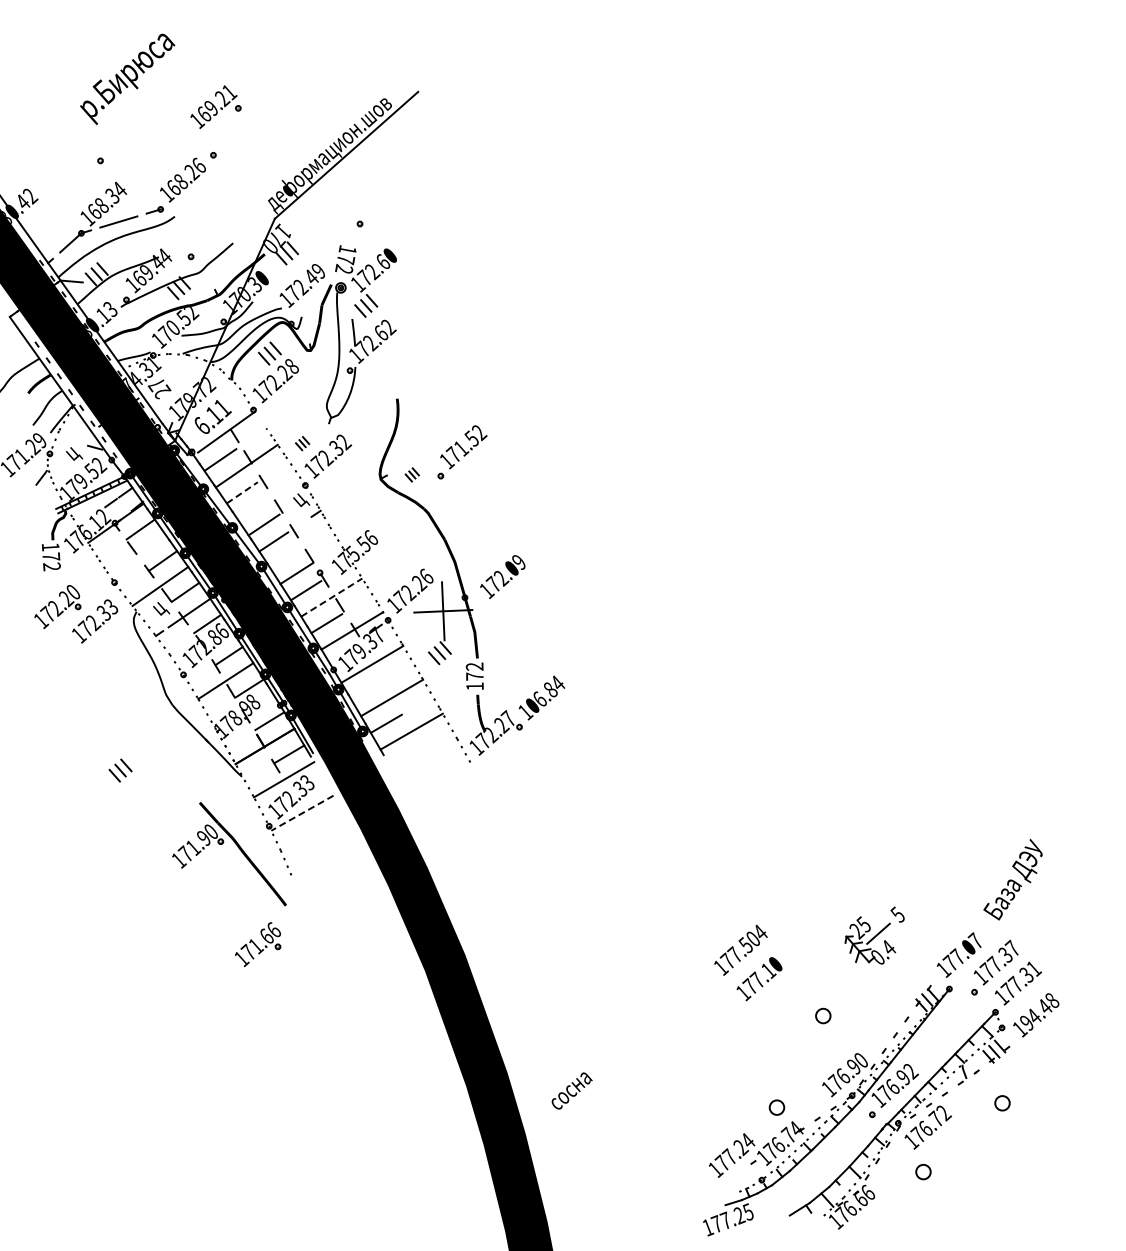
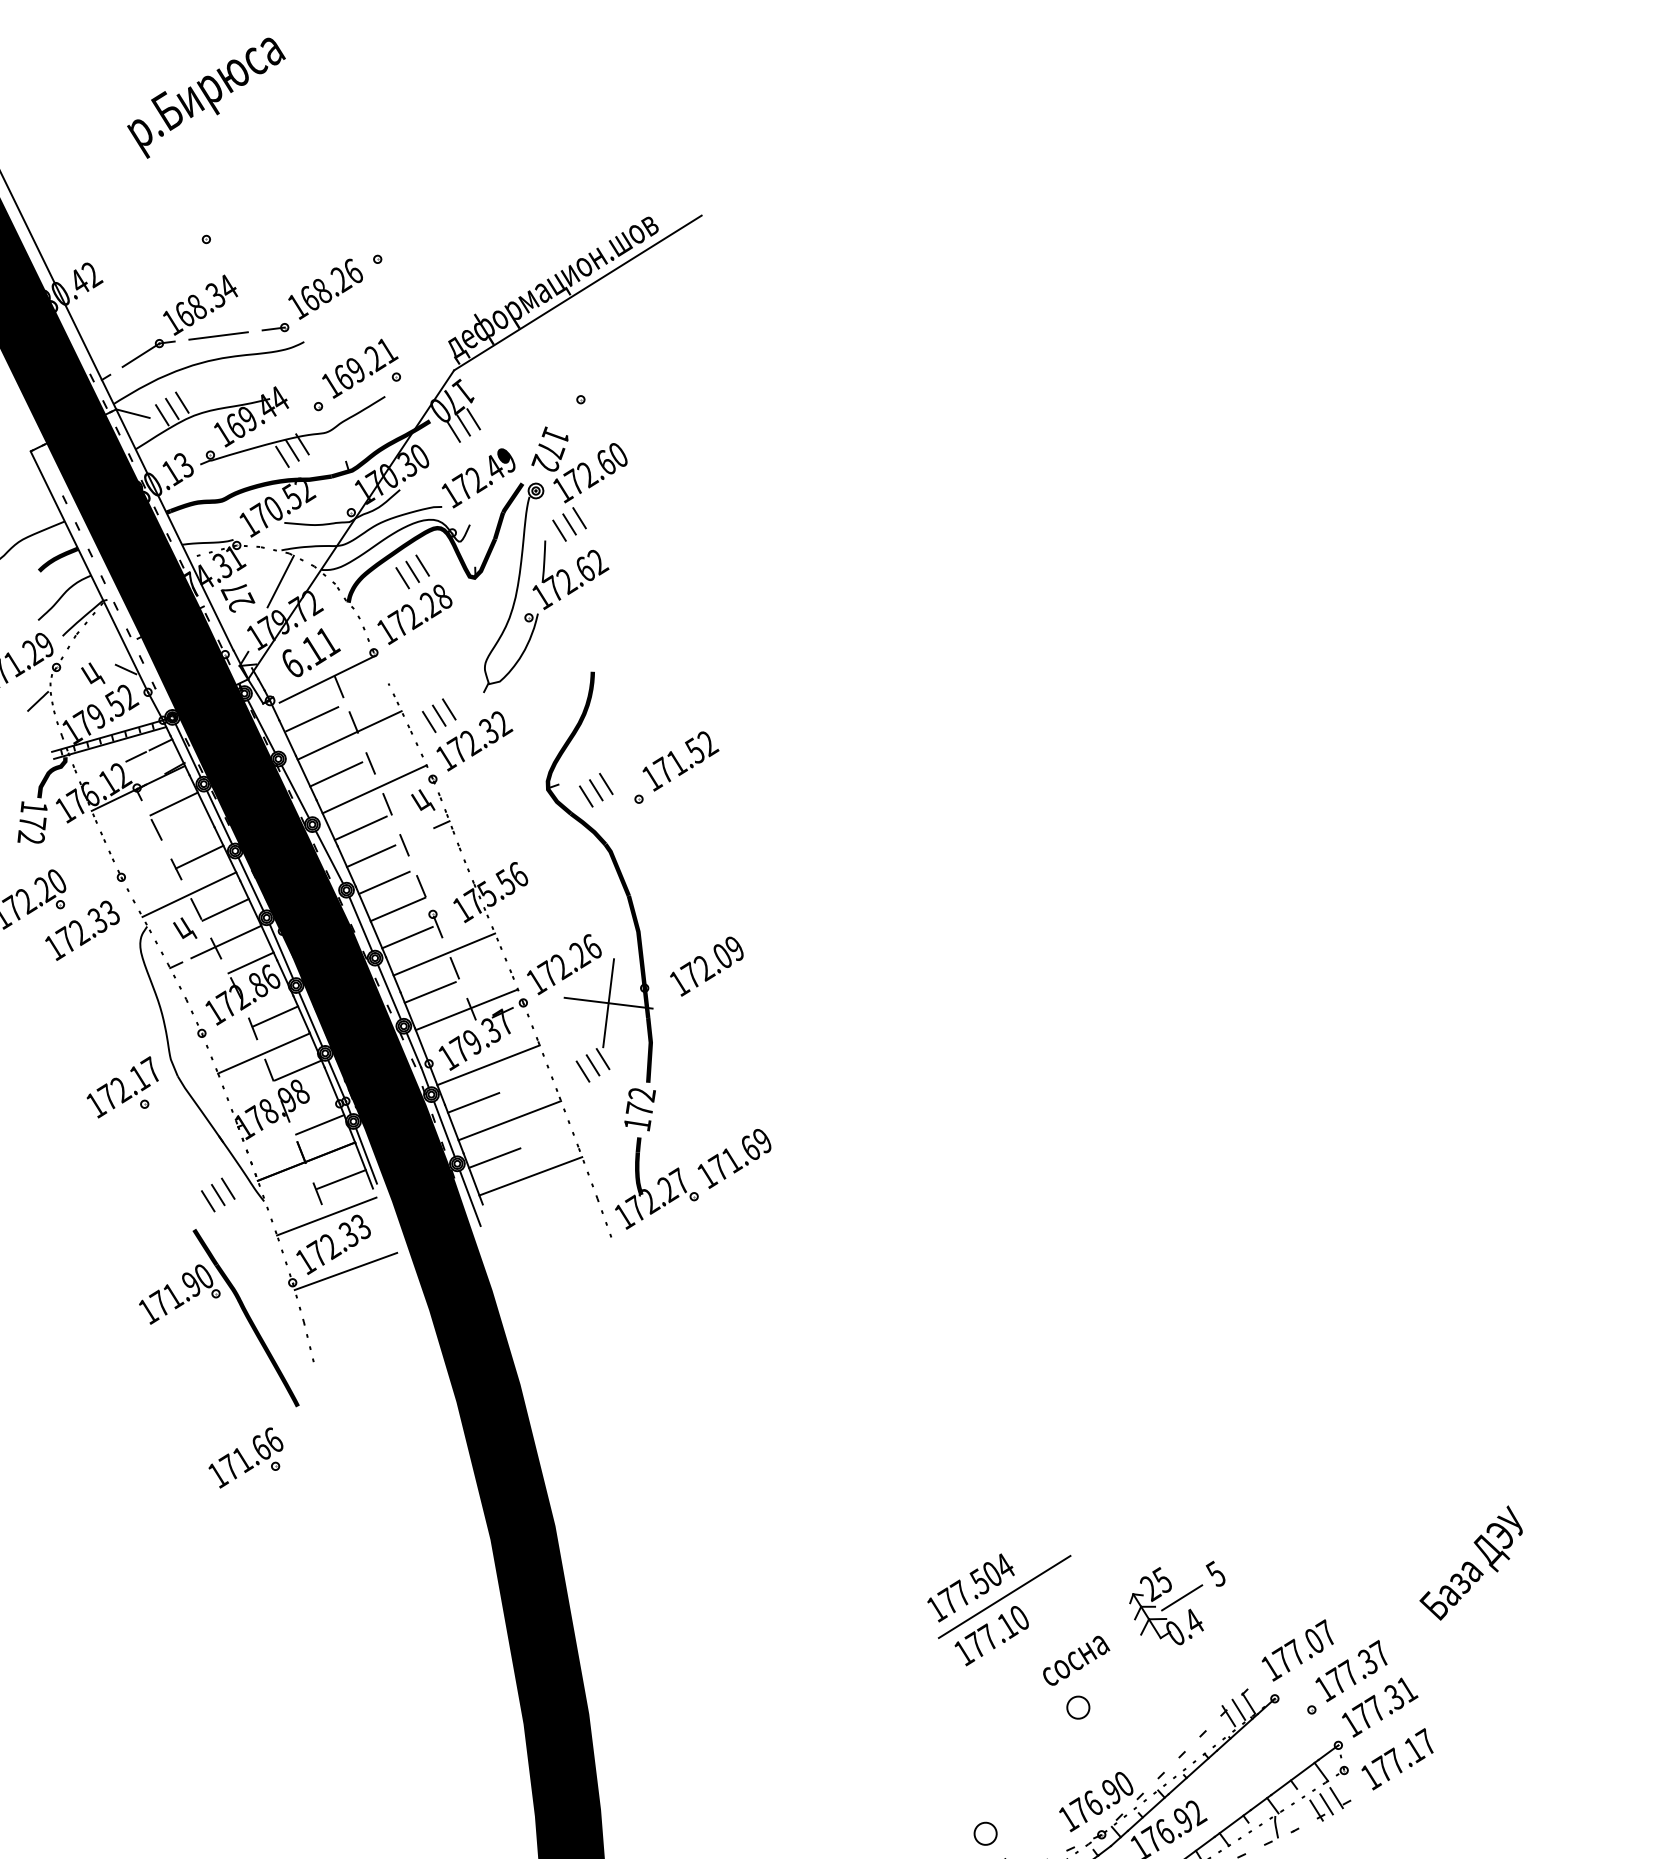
text: (127, 78) -> (205, 96), moved
part: (215, 106) -> (362, 368), moved
line: (185, 374) -> (280, 582), added
part: (302, 443) -> (439, 715), size x1.67
part: (412, 474) -> (596, 789), size x1.67
line: (242, 492) -> (336, 773), dashed -> solid
line: (268, 498) -> (374, 789), added
line: (285, 557) -> (384, 882), added
line: (331, 597) -> (443, 954), dashed -> solid
line: (366, 690) -> (473, 1103), added
text: (544, 693) -> (740, 1152), 106.84 -> 171.69
part: (138, 717) -> (123, 1086), added
line: (374, 752) -> (469, 1198), added
part: (120, 770) -> (218, 1194), moved
line: (302, 813) -> (345, 1271), dashed -> solid
text: (1012, 879) -> (1471, 1562), moved
line: (763, 952) -> (1004, 1597), added
text: (1038, 1010) -> (1403, 1753), 194.48 -> 177.17
text: (571, 1090) -> (1075, 1660), moved

